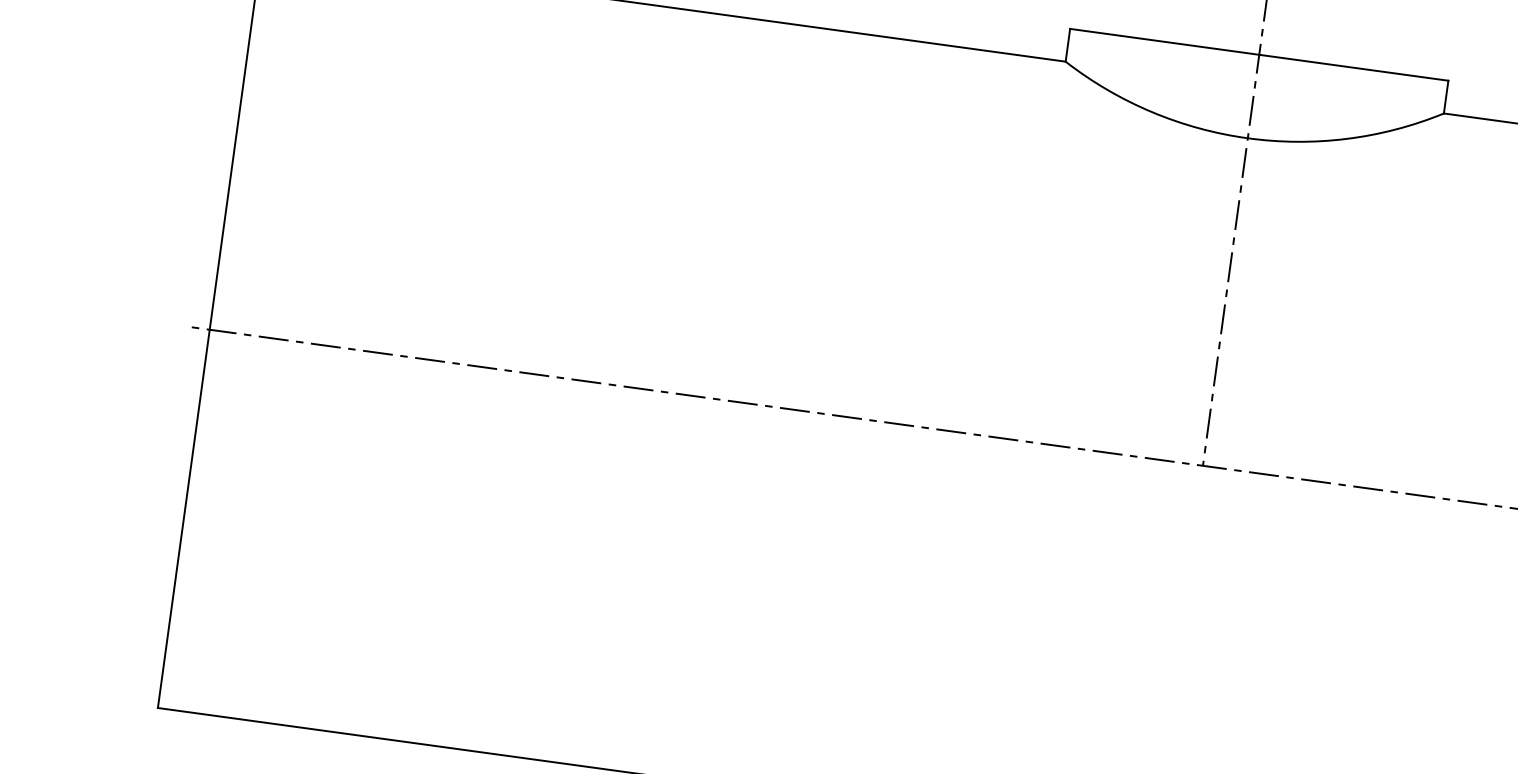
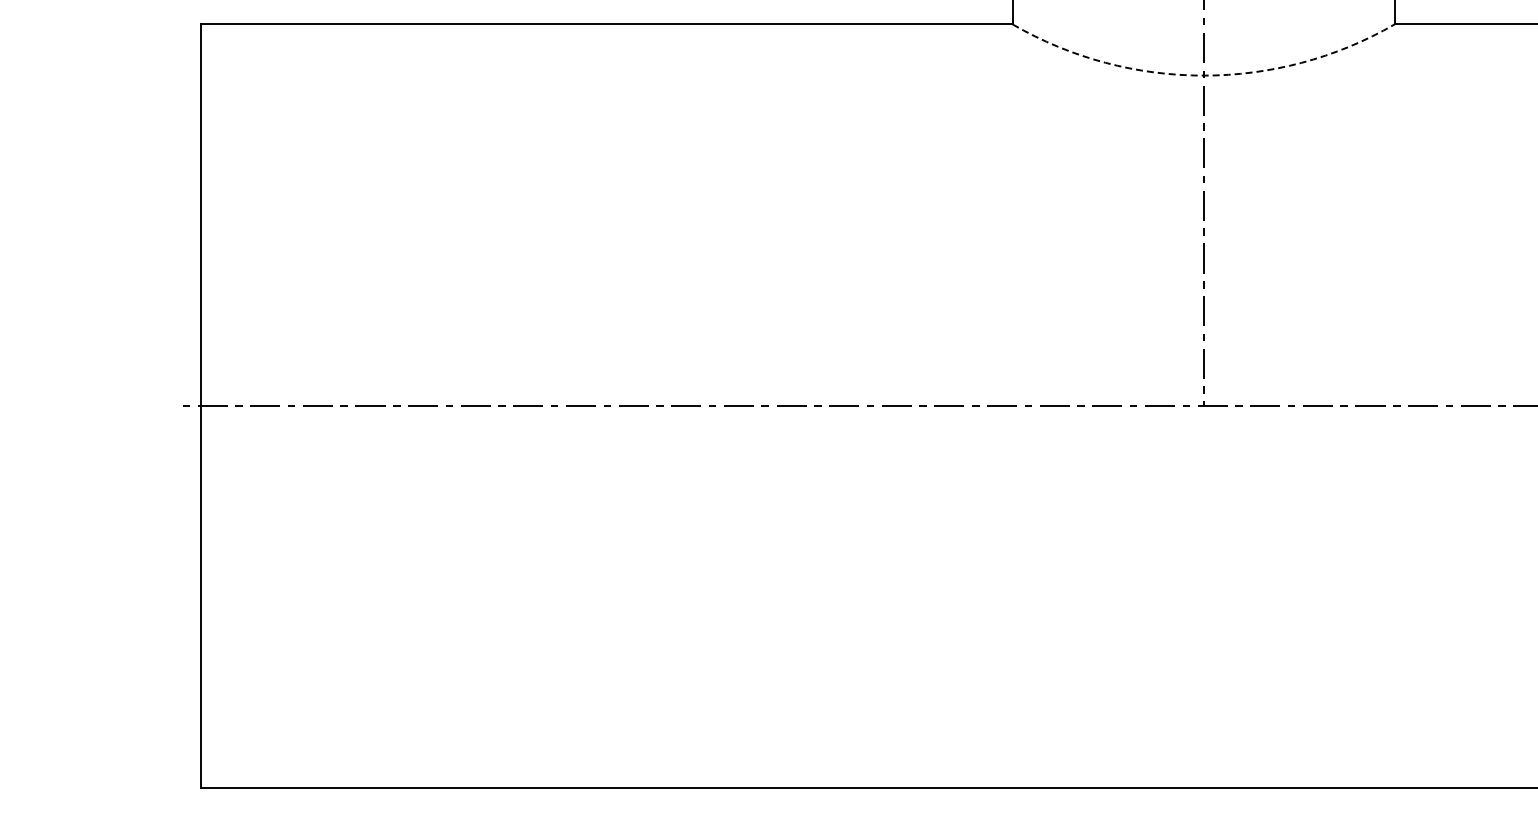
arc: (1247, 138) -> (1203, 75), solid -> dashed

